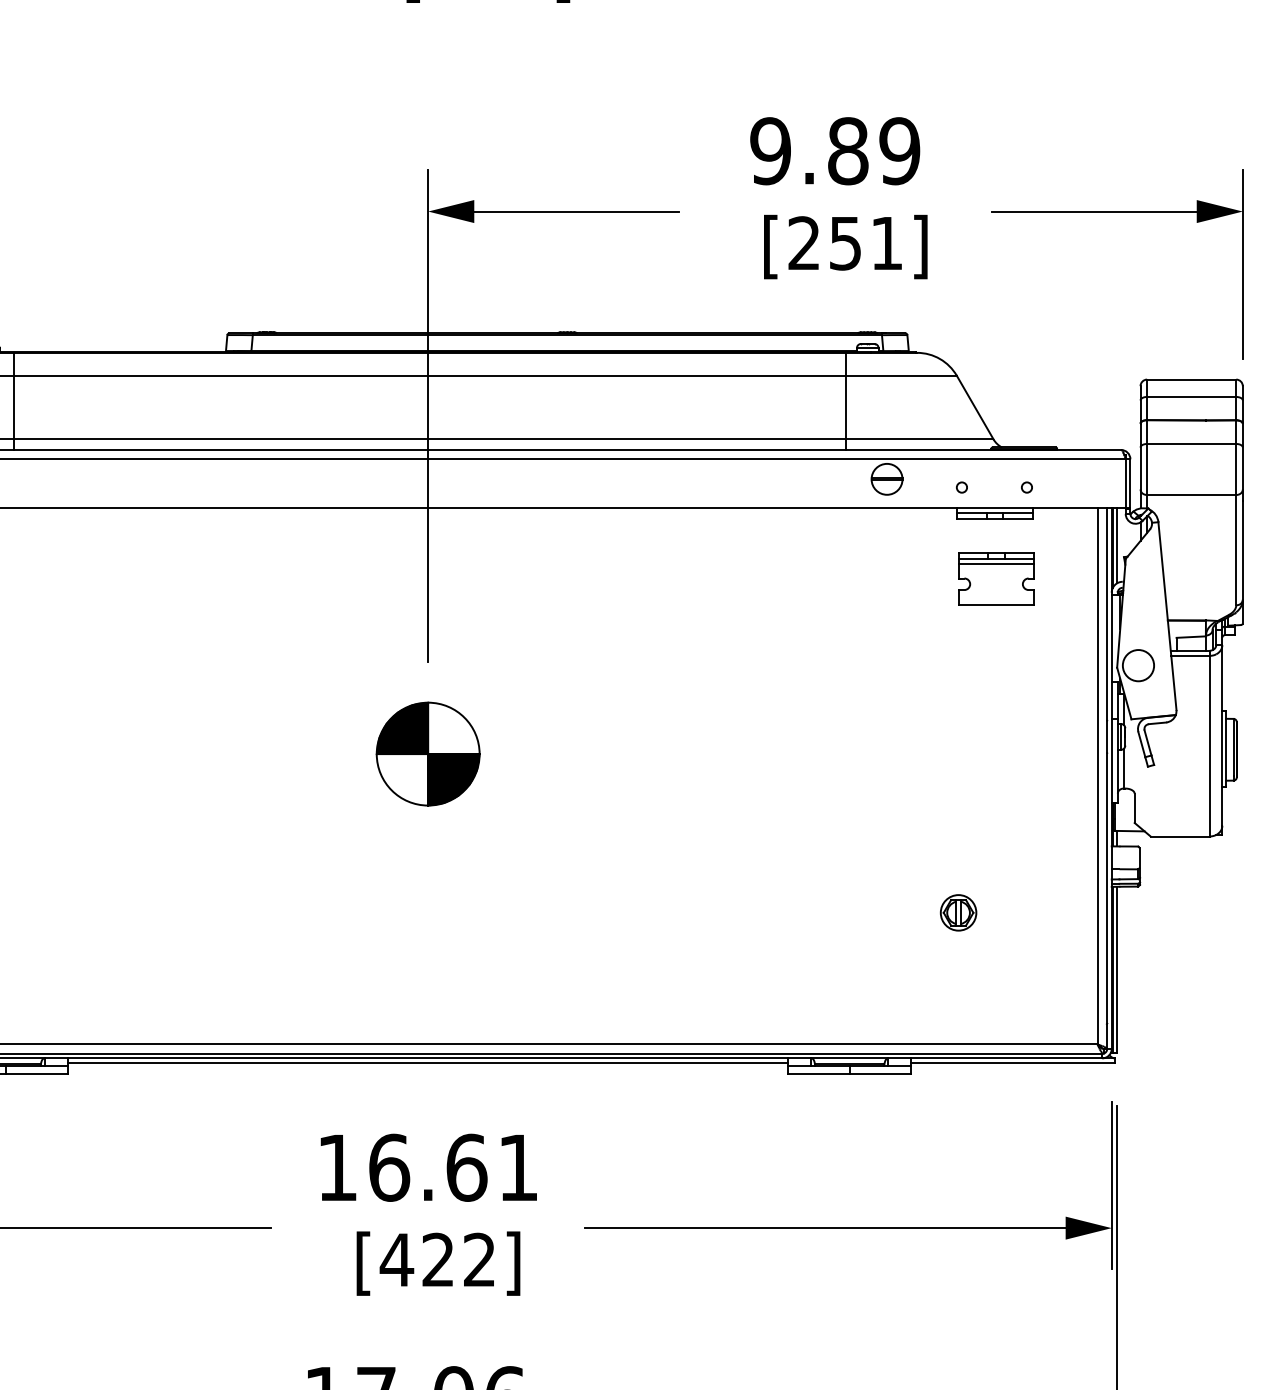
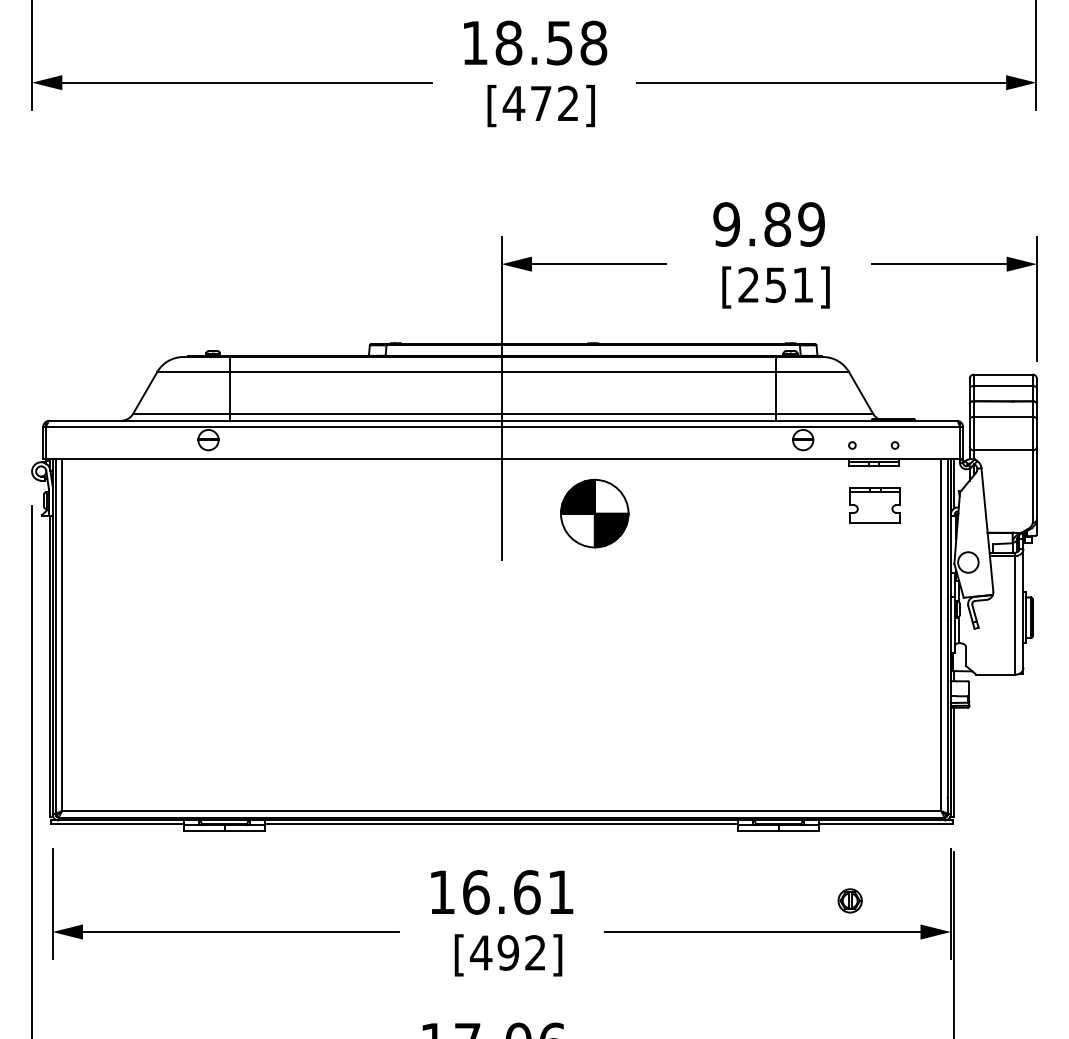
line: (995, 563) -> (874, 495), removed
part: (427, 753) -> (594, 513), moved
part: (957, 912) -> (849, 900), moved
text: (438, 1259) -> (508, 952), [422] -> [492]

